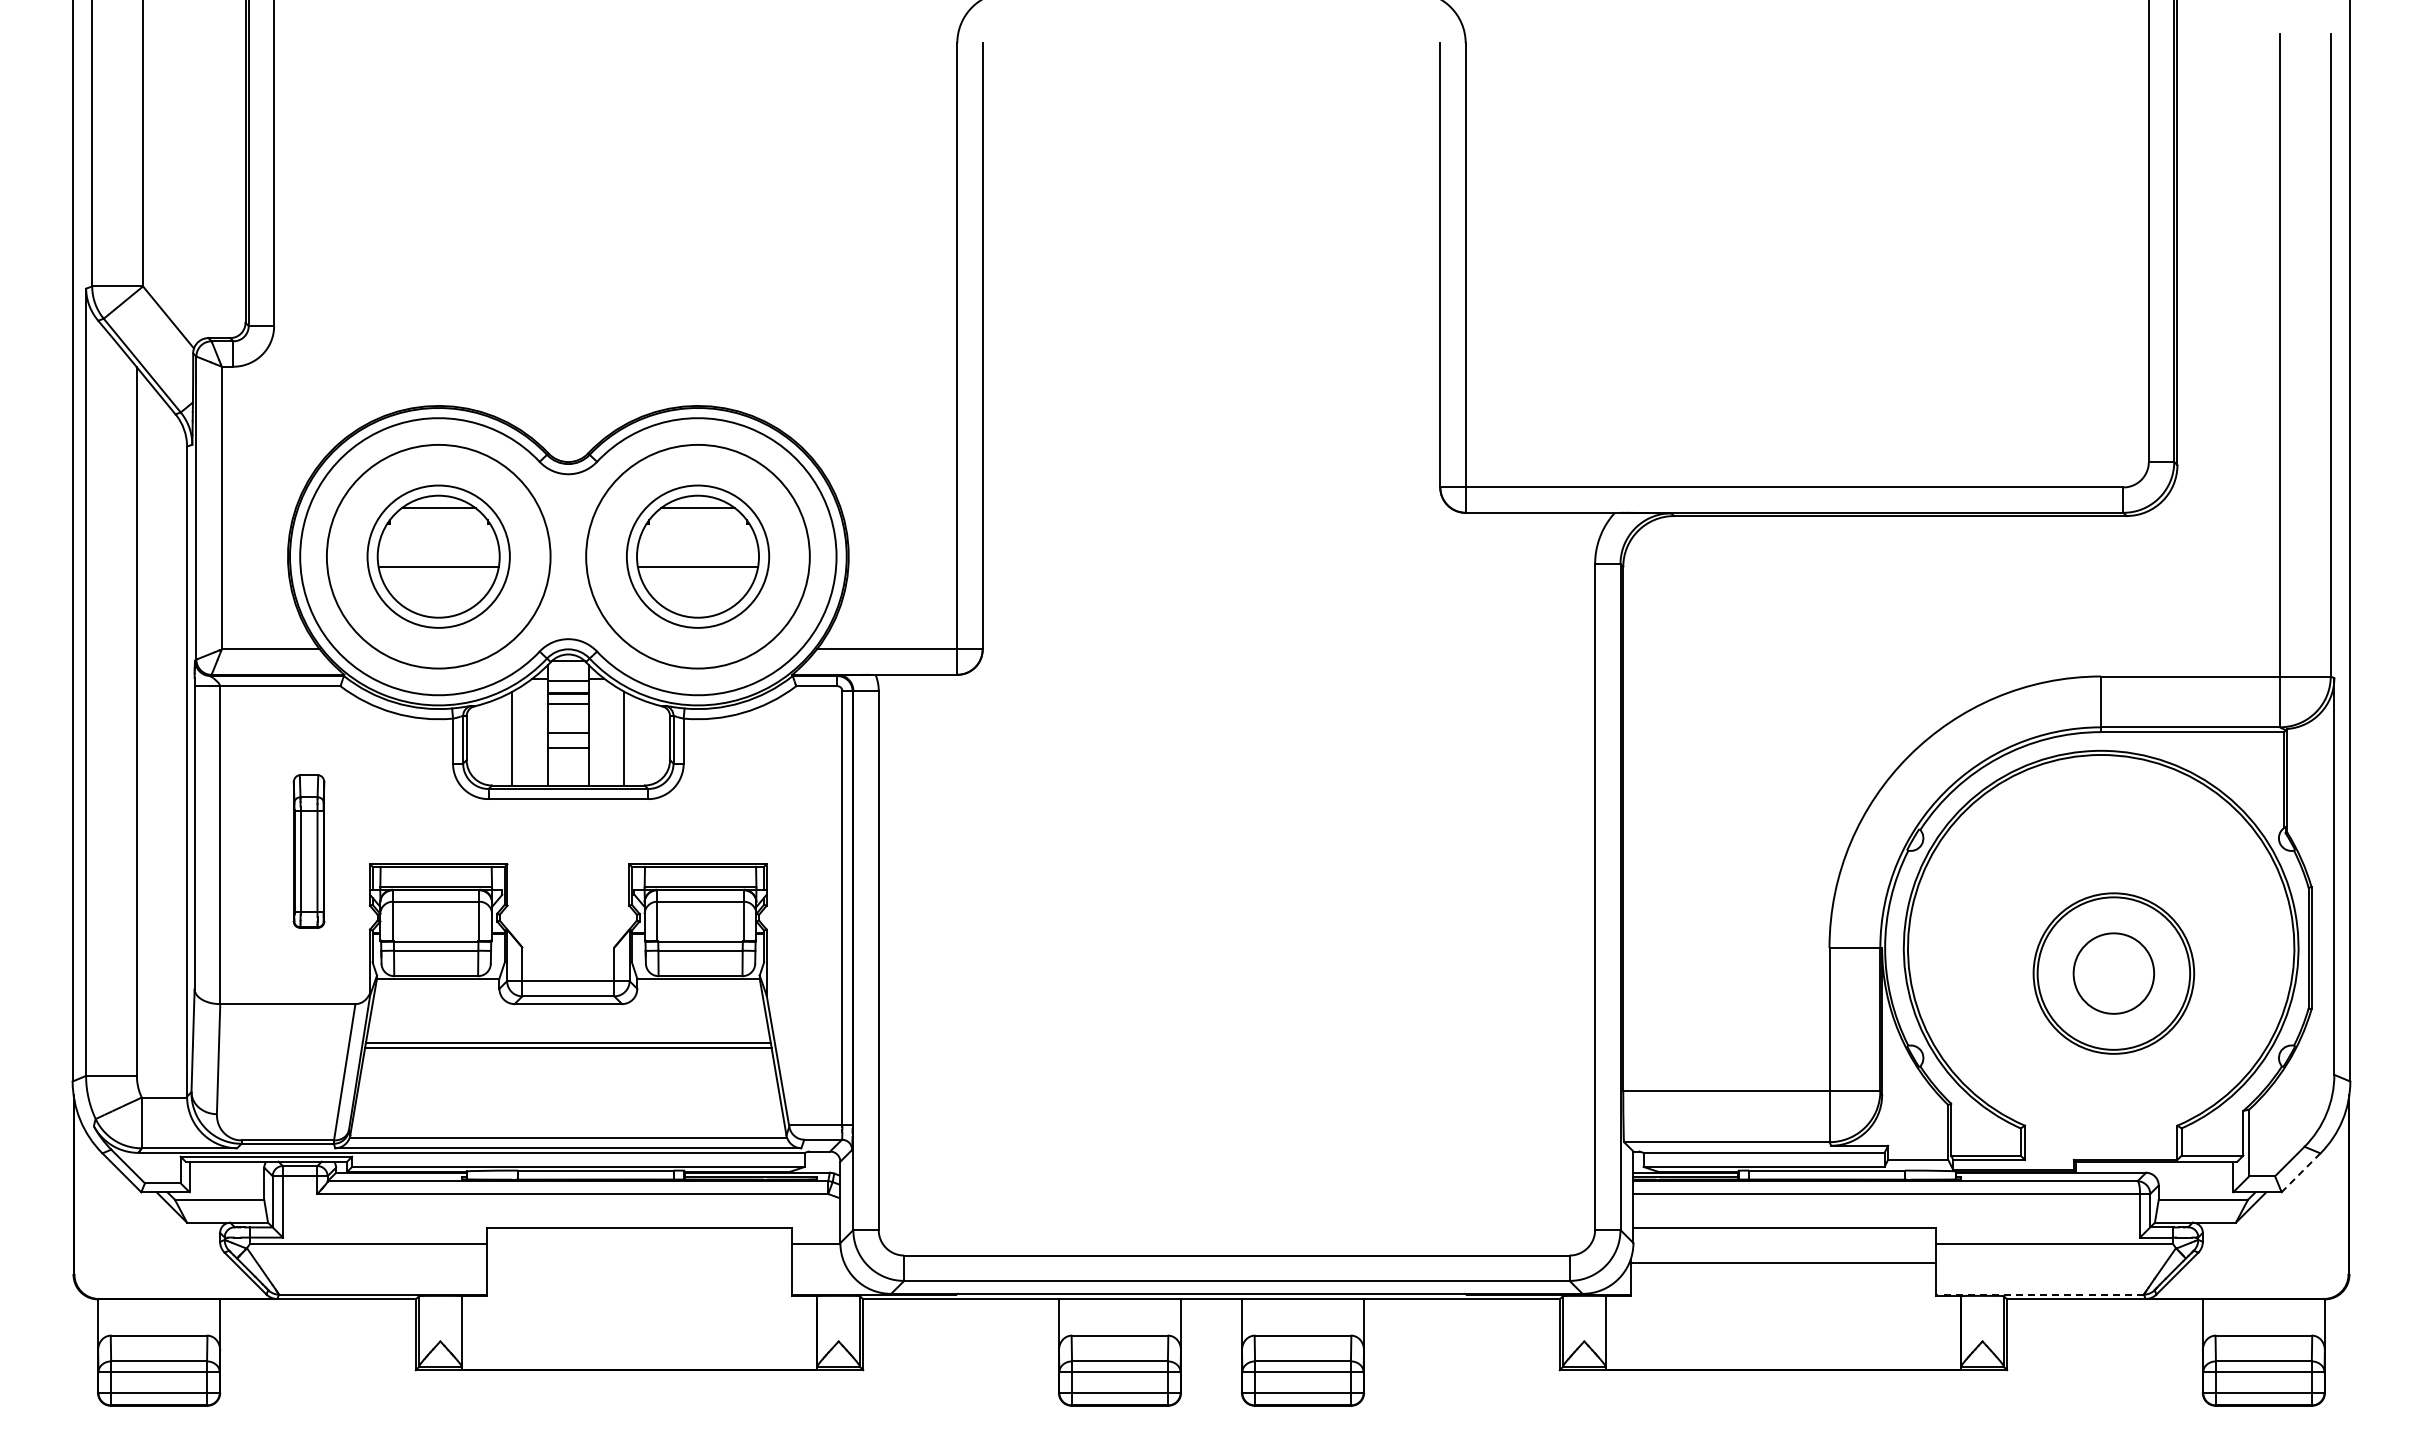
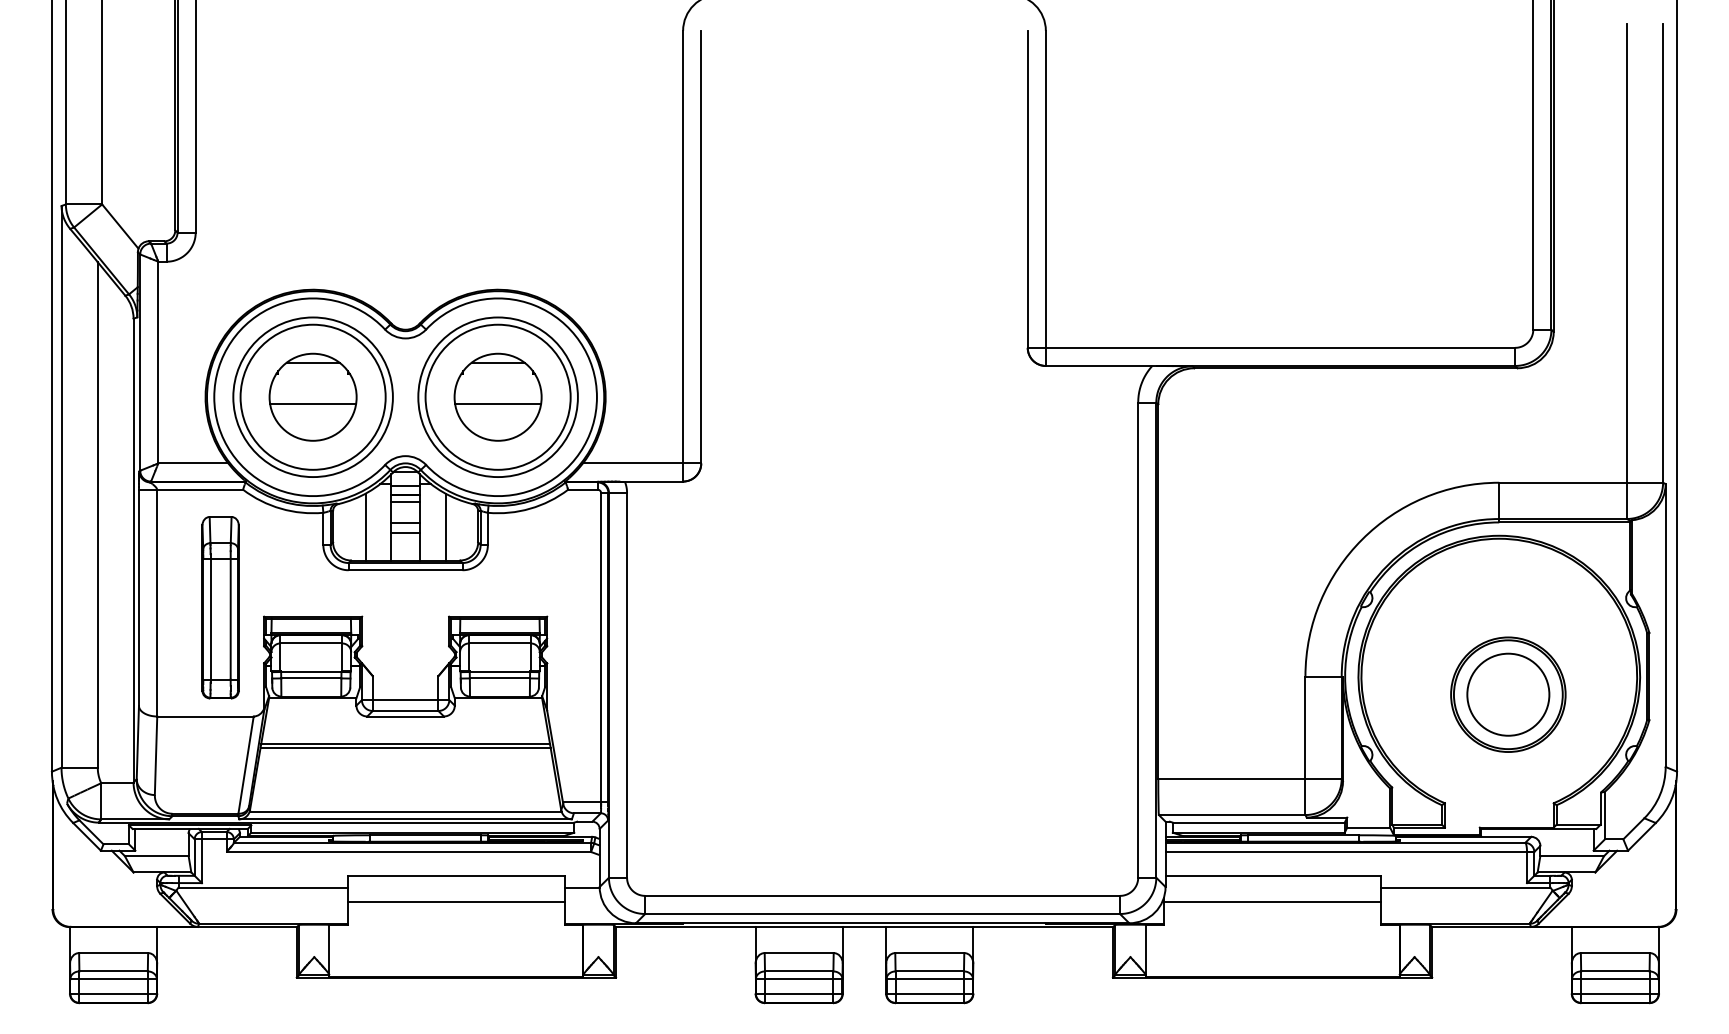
circle: (438, 556) -> (312, 397), size x1.43
circle: (697, 556) -> (497, 397), size x1.43
part: (308, 851) -> (220, 607), size x1.67
circle: (2113, 973) -> (1508, 694), size x1.43
line: (2300, 1173) -> (1641, 837), dashed -> solid
line: (639, 1263) -> (456, 901), added
line: (2039, 1294) -> (1455, 923), dashed -> solid

